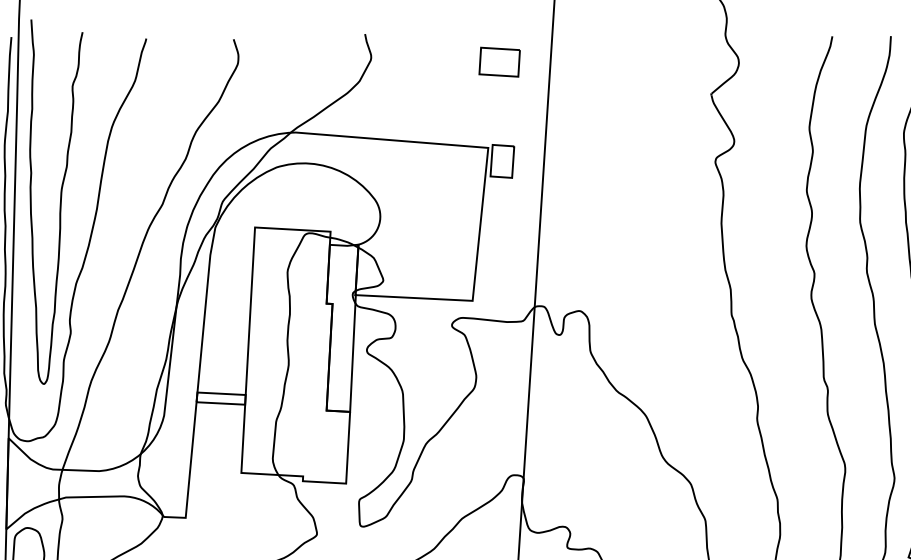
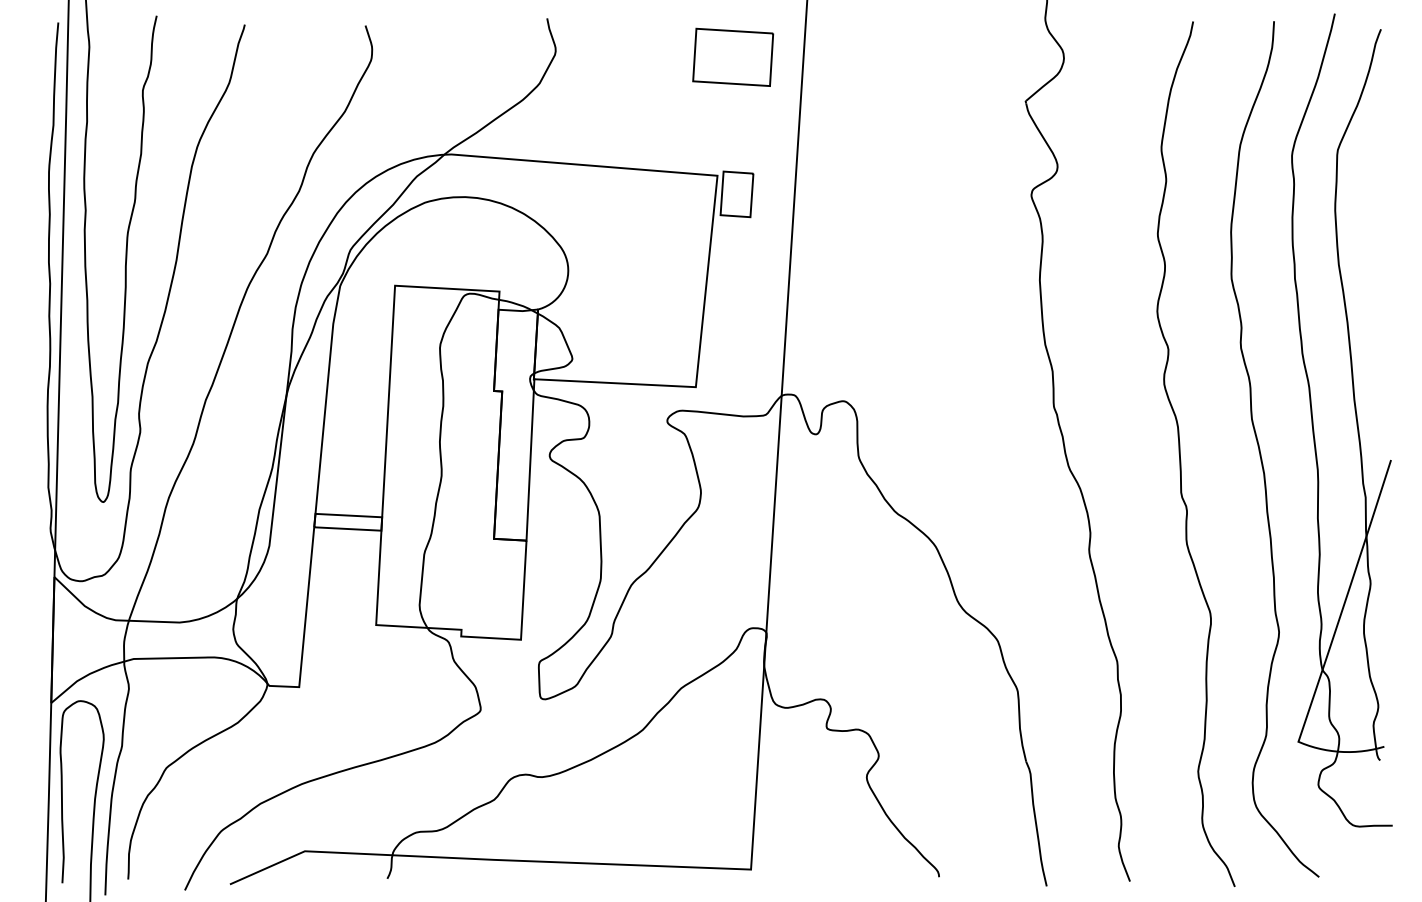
part: (499, 61) -> (733, 56), size x1.43

